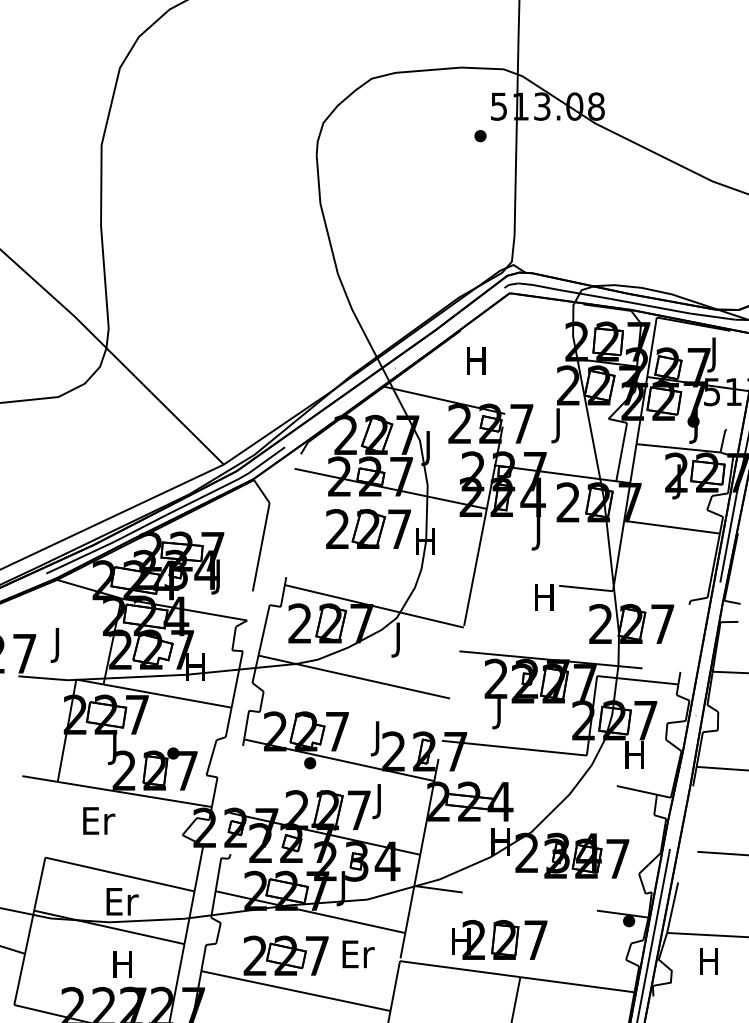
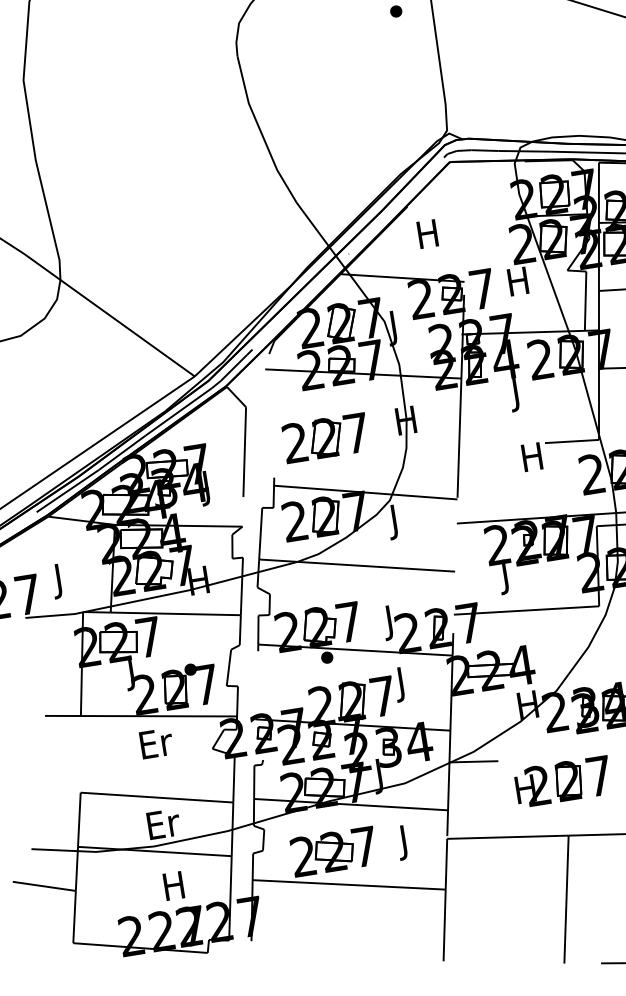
text: (558, 425) -> (519, 284), J -> H
part: (368, 528) -> (325, 437), moved
text: (99, 820) -> (156, 742), moved
part: (499, 939) -> (563, 781), moved
text: (358, 957) -> (405, 841), Er -> J

